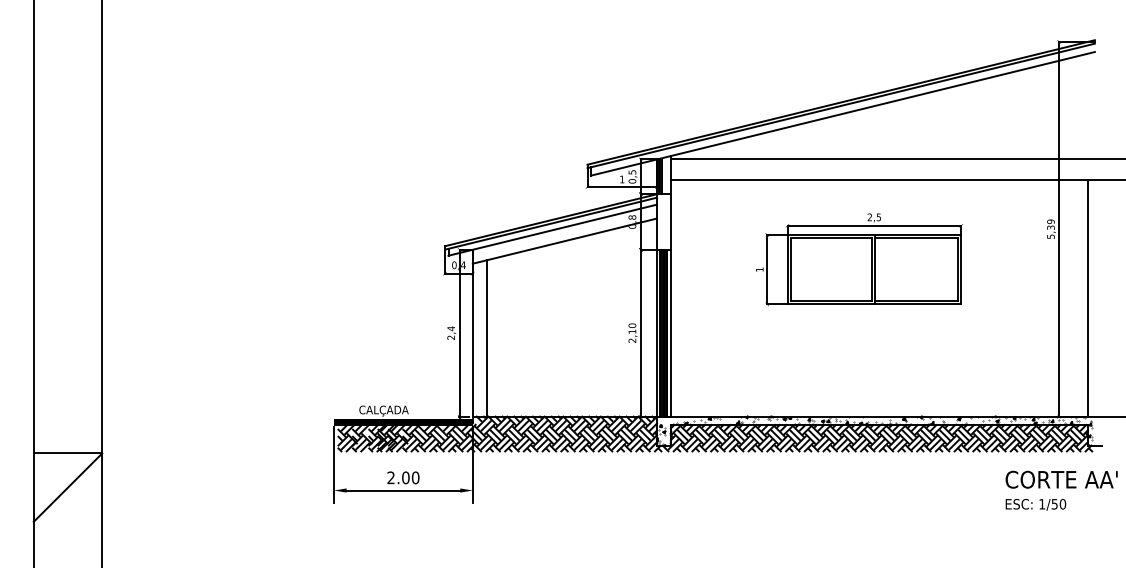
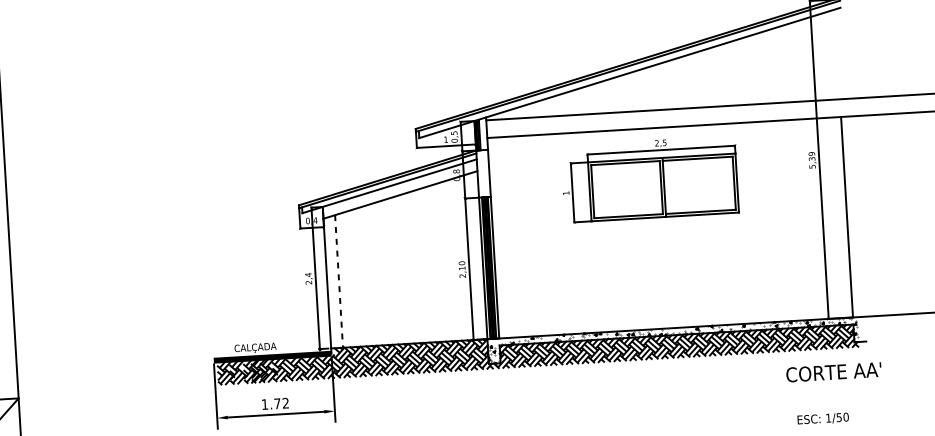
part: (859, 259) -> (650, 179), moved
line: (486, 338) -> (338, 281), solid -> dashed
text: (403, 477) -> (275, 403), 2.00 -> 1.72
text: (1035, 504) -> (822, 418), moved

